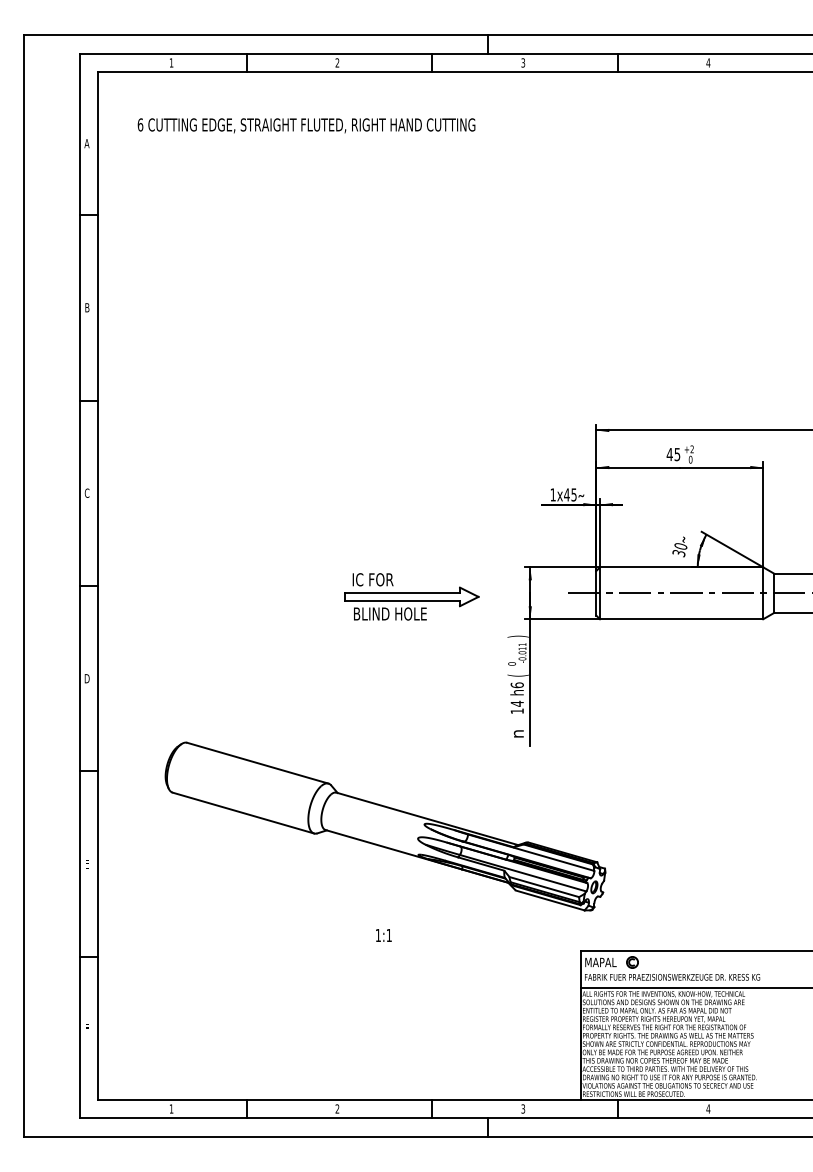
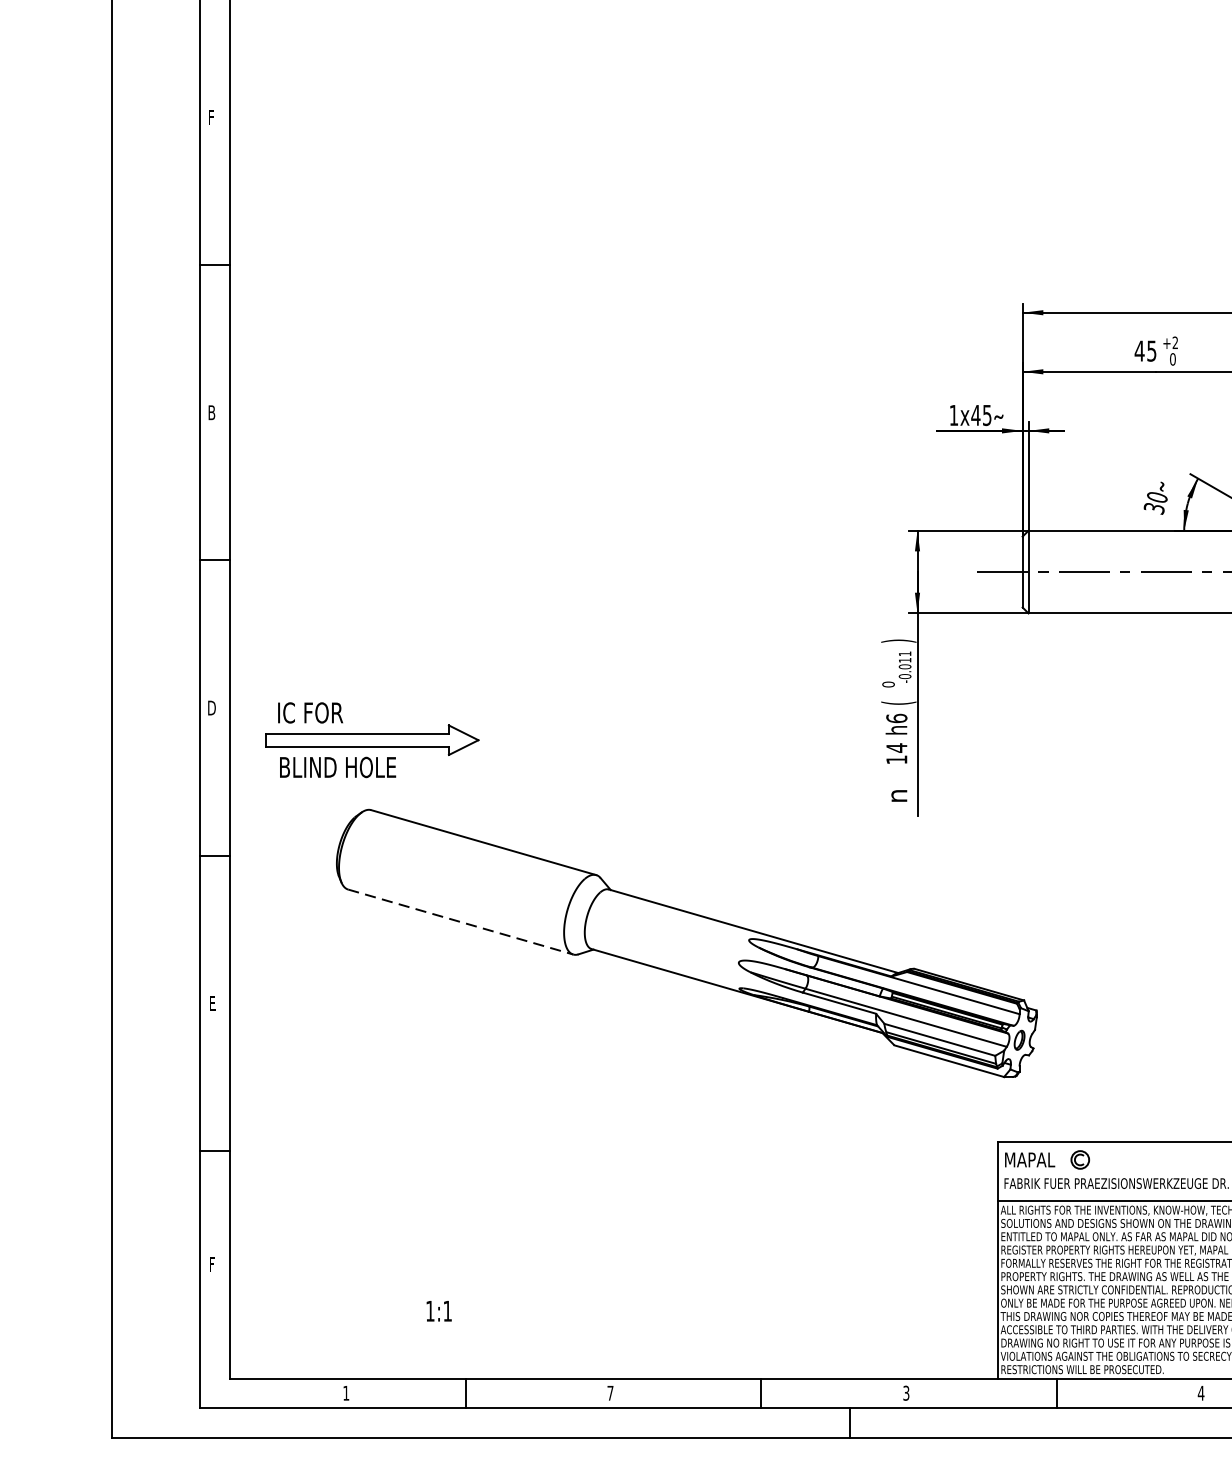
text: (87, 307) -> (212, 116), B -> F
text: (86, 492) -> (210, 411), C -> B
part: (411, 596) -> (371, 739), moved
line: (243, 813) -> (460, 922), solid -> dashed
text: (383, 935) -> (438, 1311), moved
text: (337, 1108) -> (610, 1392), 2 -> 7

